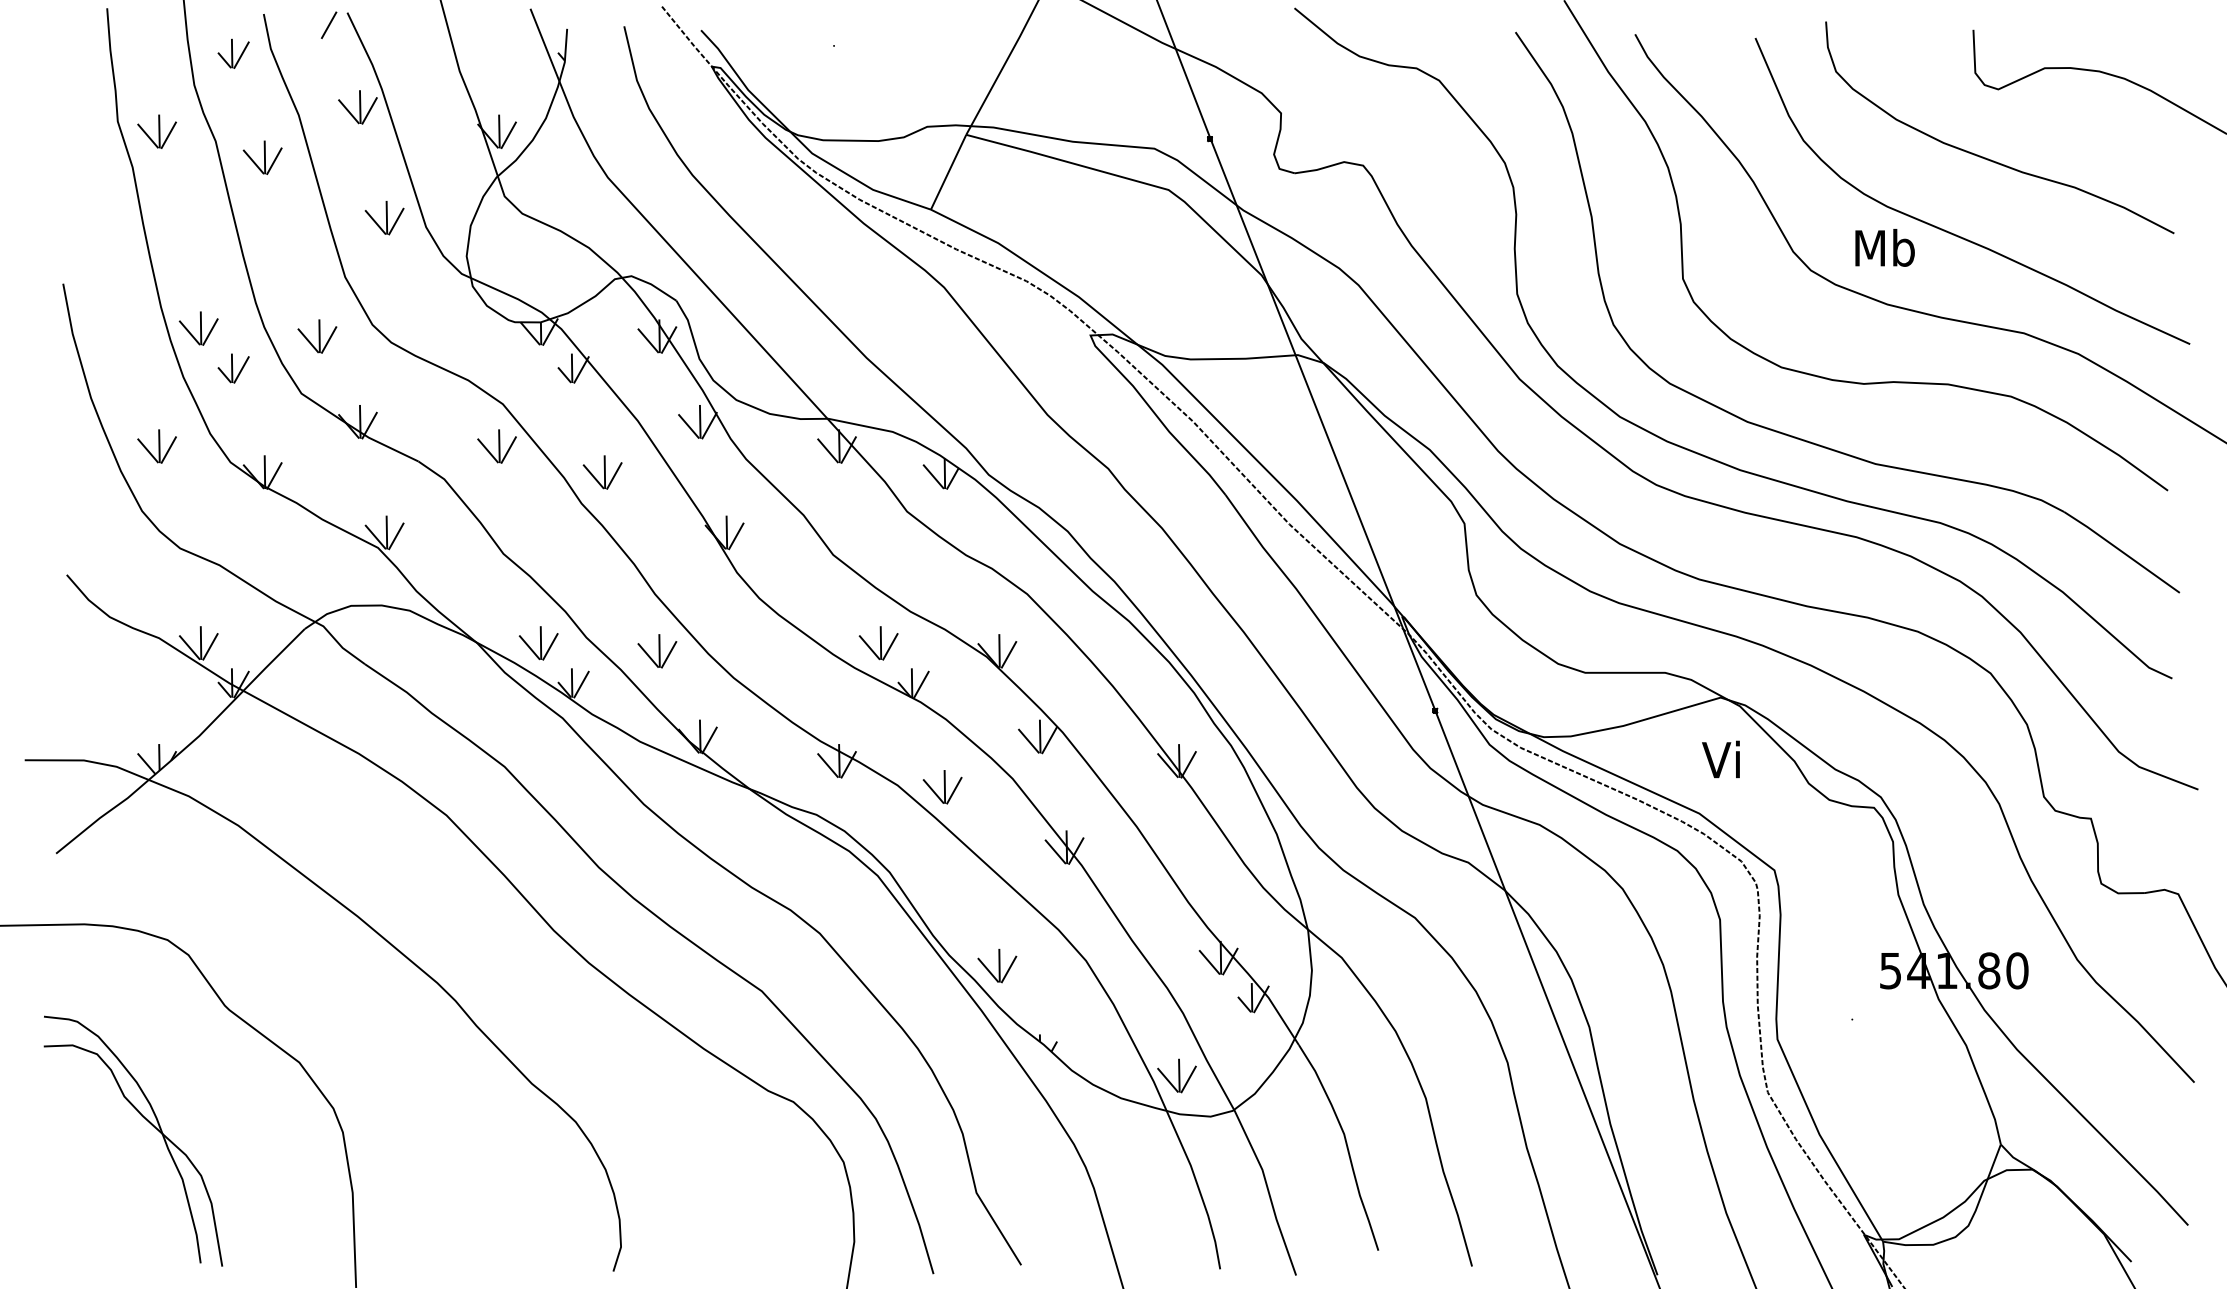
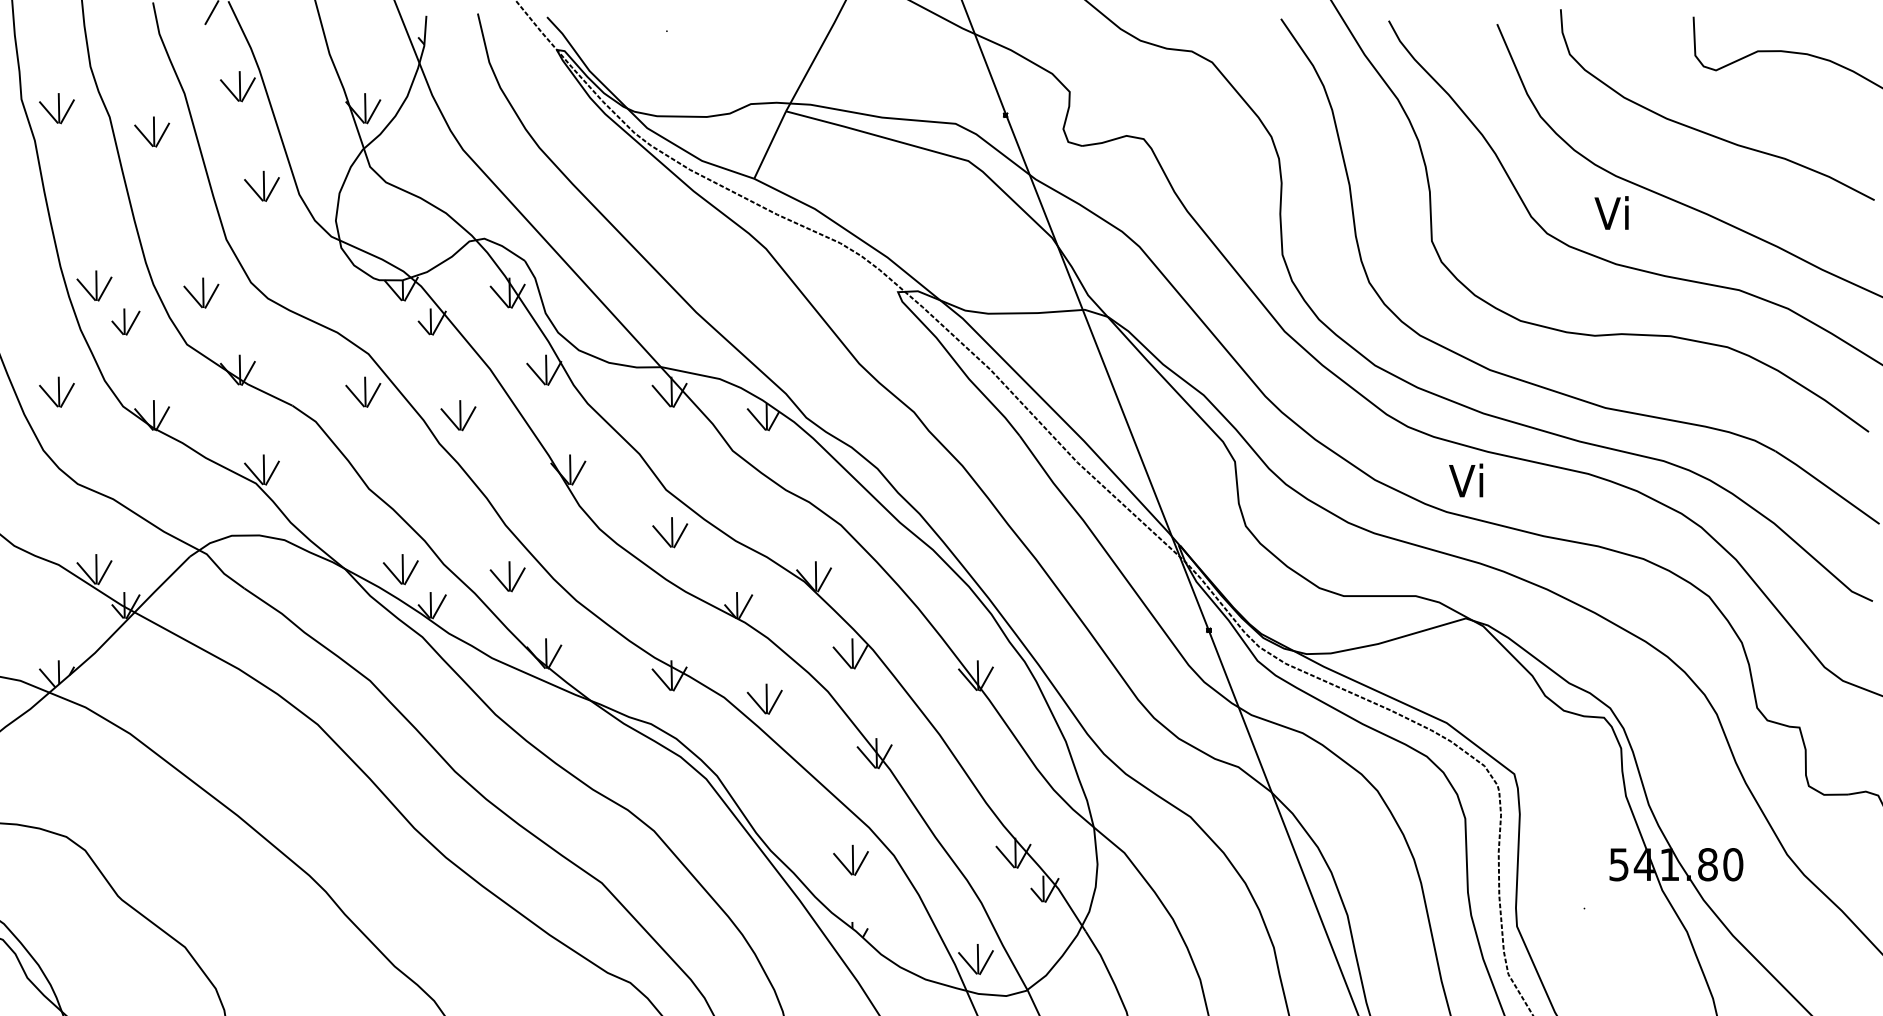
part: (233, 53) -> (125, 38), removed
text: (1884, 247) -> (1613, 212), Mb -> Vi
part: (878, 643) -> (670, 532), moved
text: (1720, 759) -> (1465, 480), moved
part: (997, 965) -> (851, 859), moved

